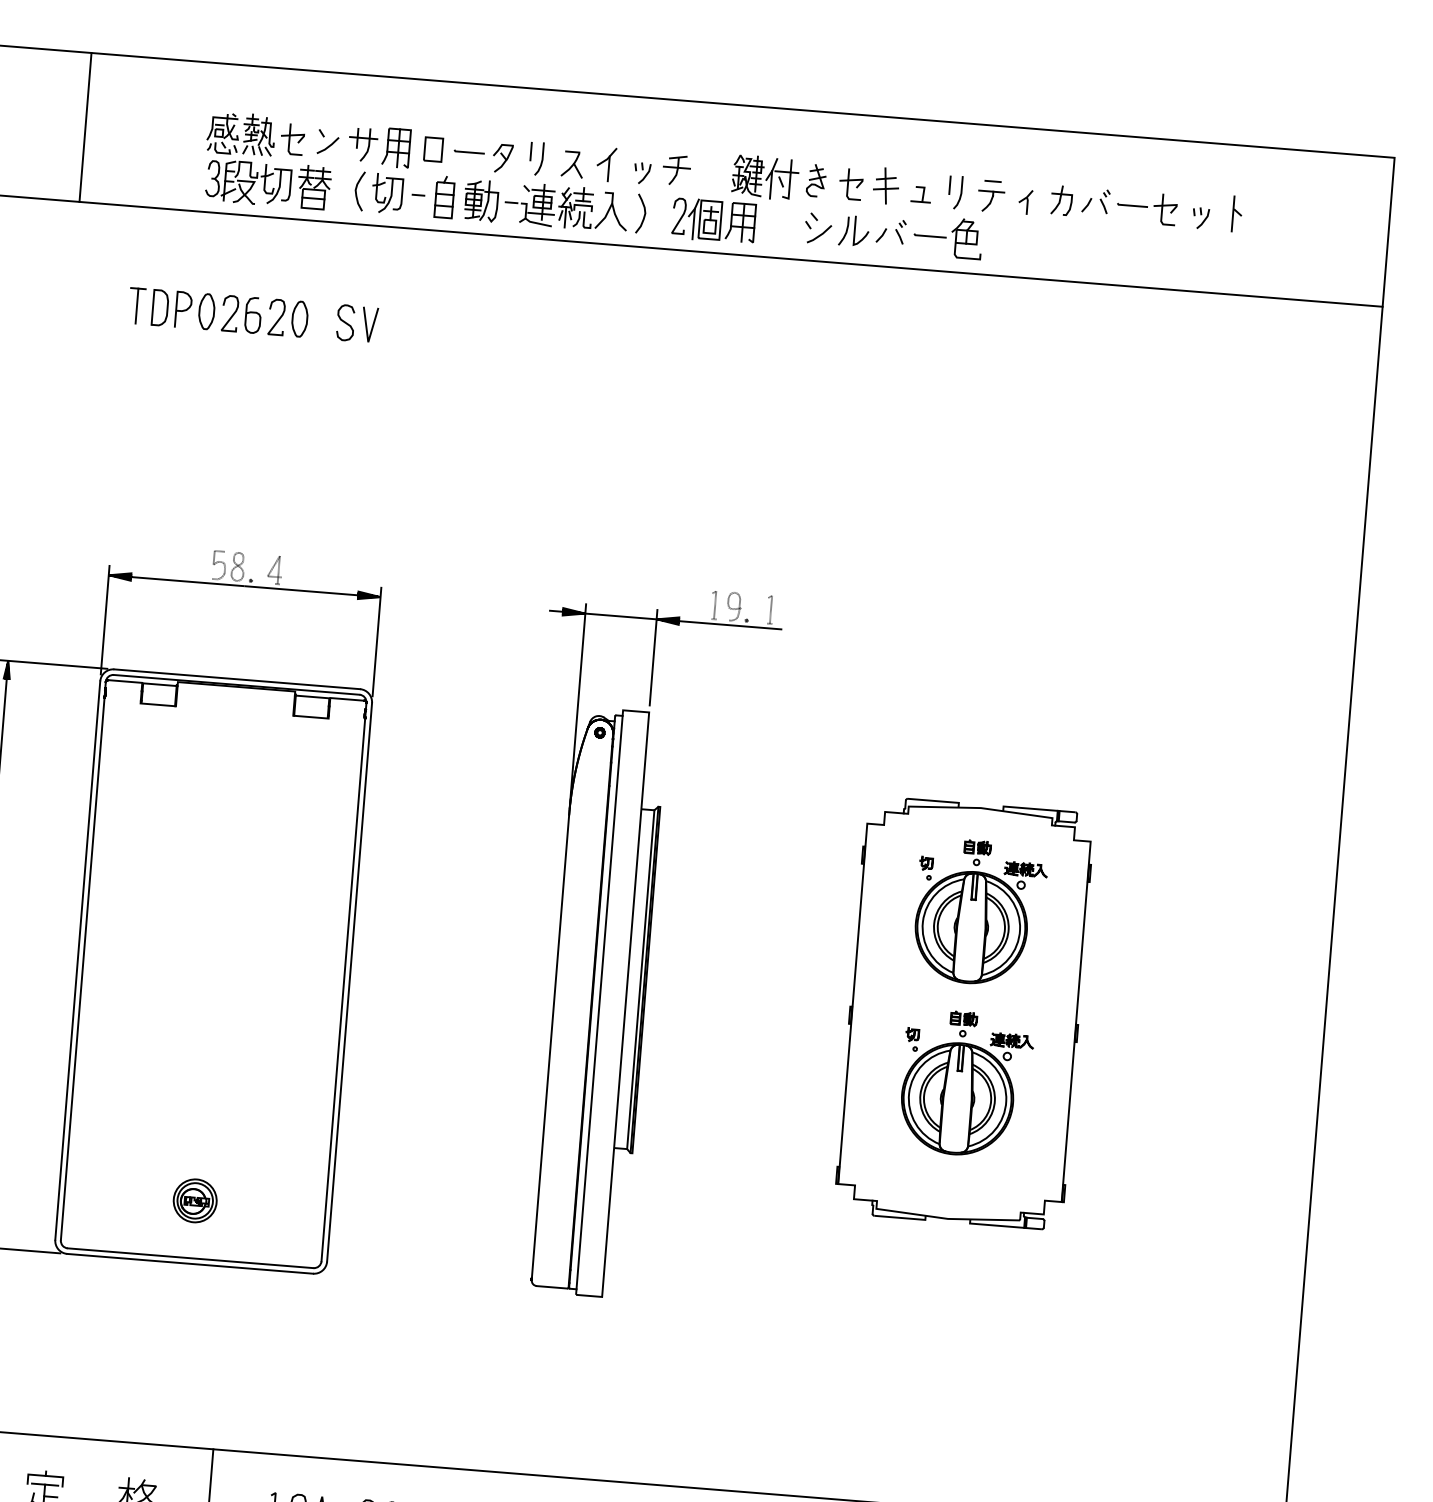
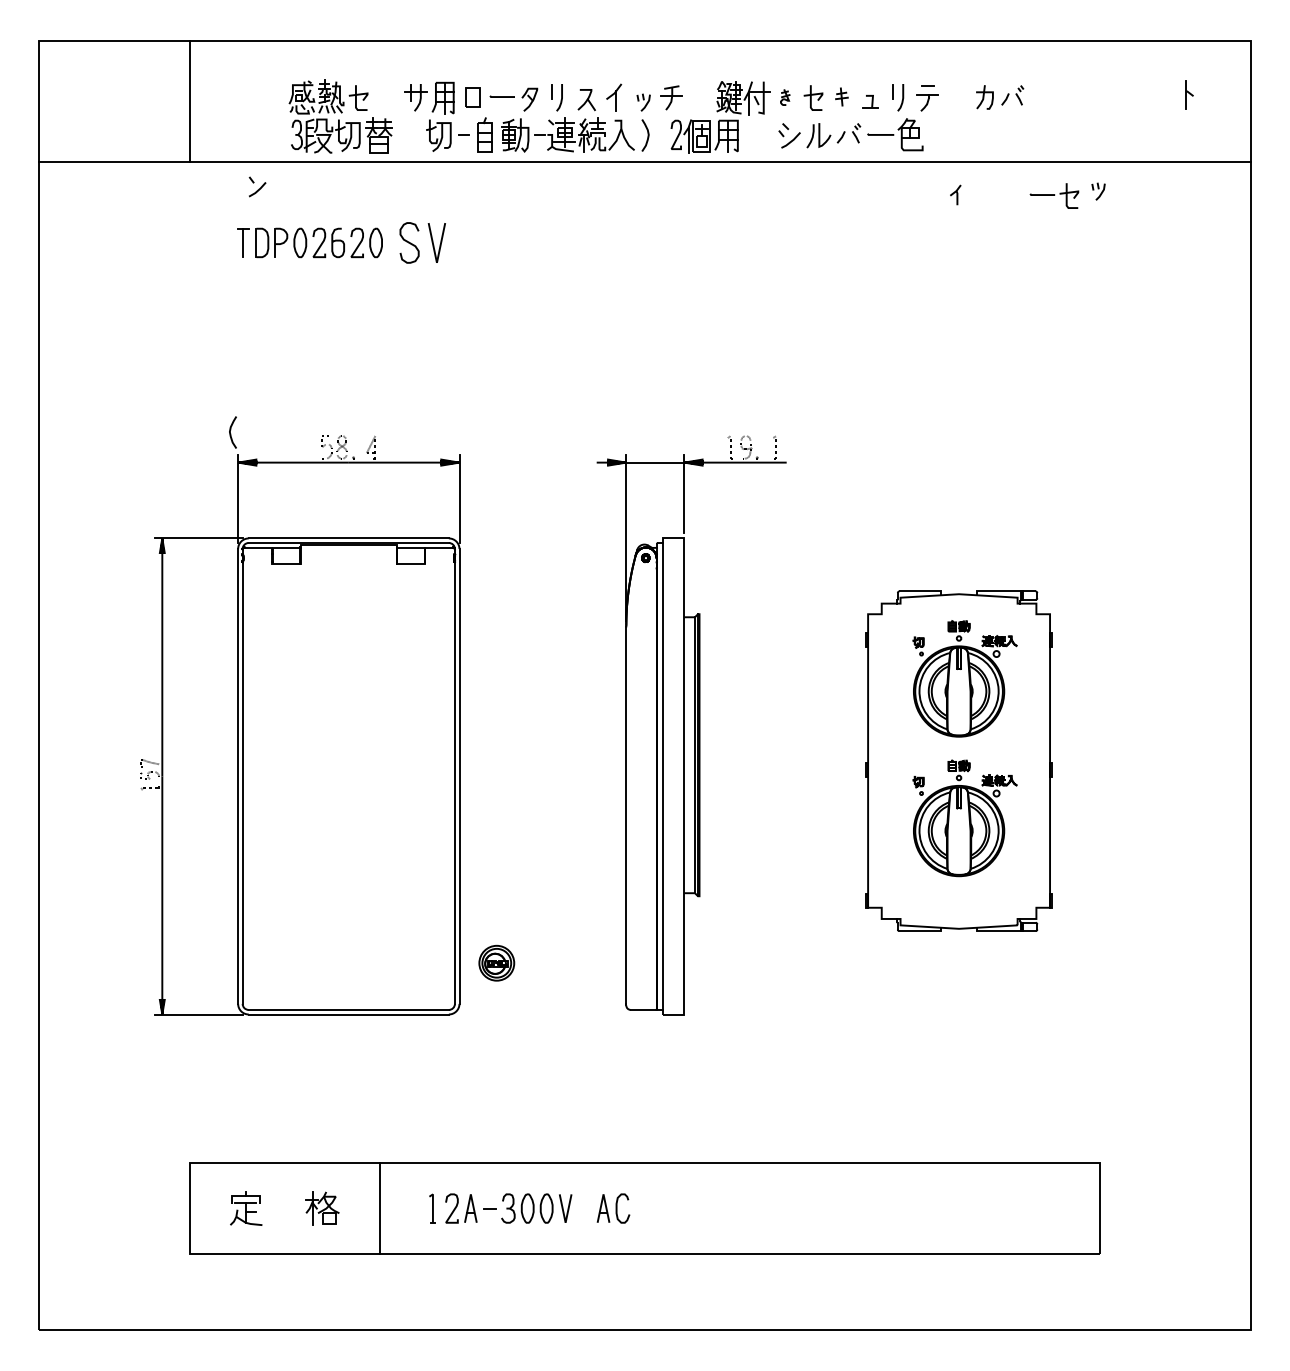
part: (328, 141) -> (257, 186), moved
part: (816, 181) -> (785, 97), size x0.6
part: (885, 185) -> (841, 96), size x0.6
curve: (357, 192) -> (231, 433), moved
part: (1025, 201) -> (955, 194), moved
part: (1147, 207) -> (1054, 195), moved
part: (1236, 213) -> (1189, 94), moved
part: (1200, 218) -> (1098, 191), moved
part: (356, 323) -> (422, 242), size x1.4
part: (194, 1199) -> (496, 962), moved

